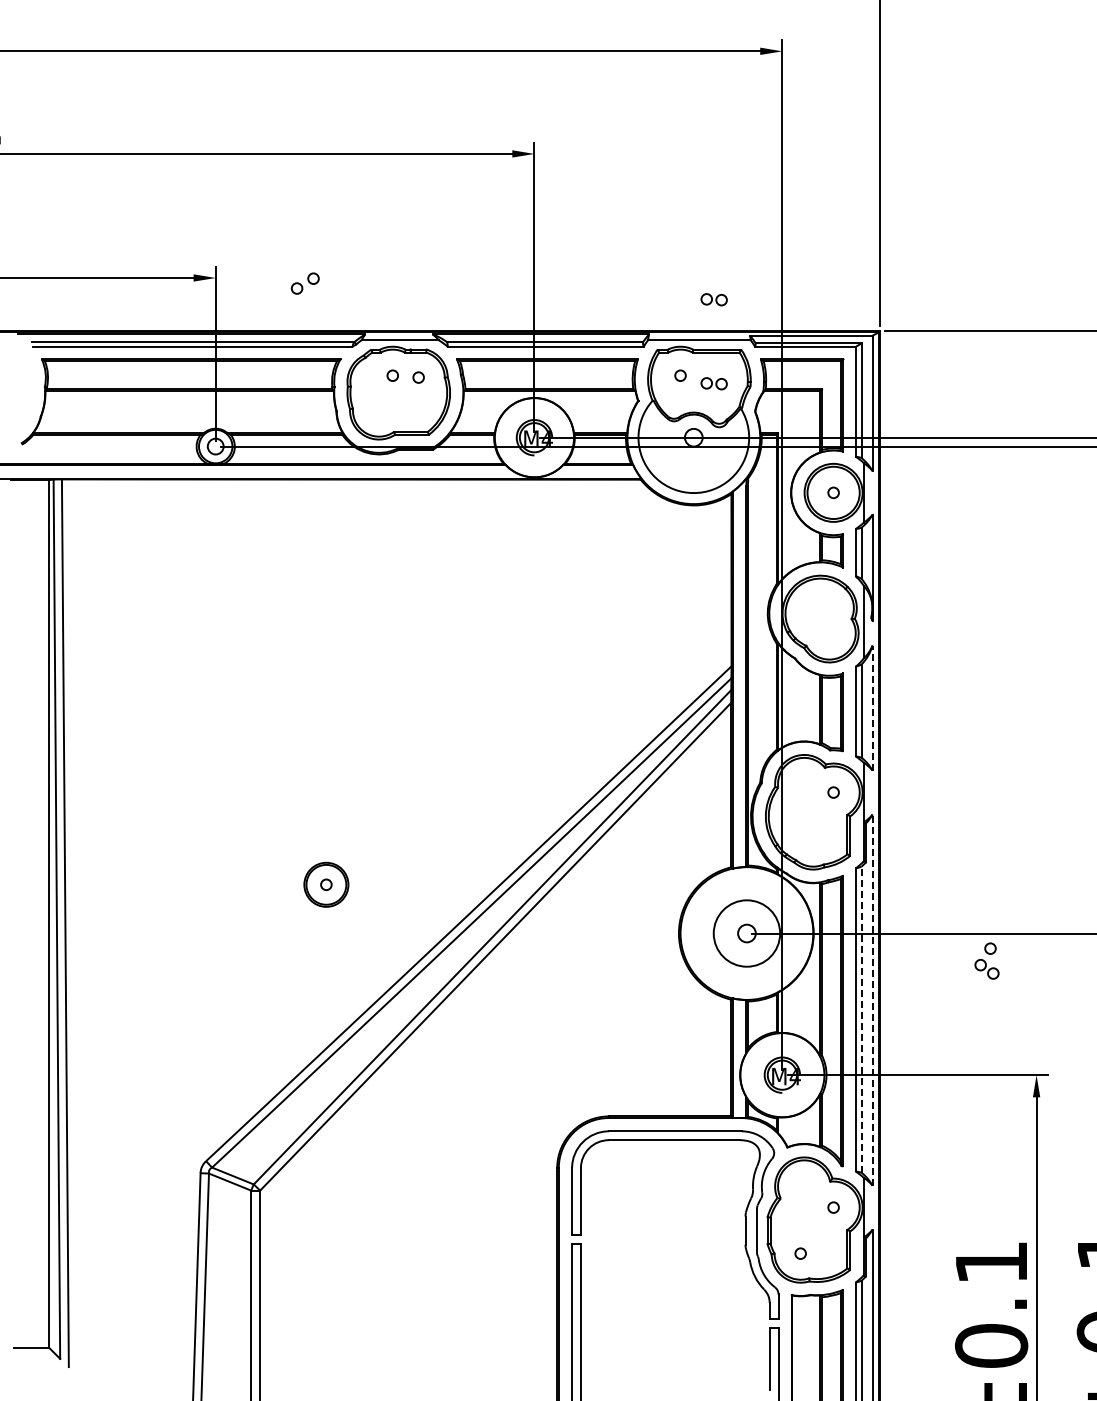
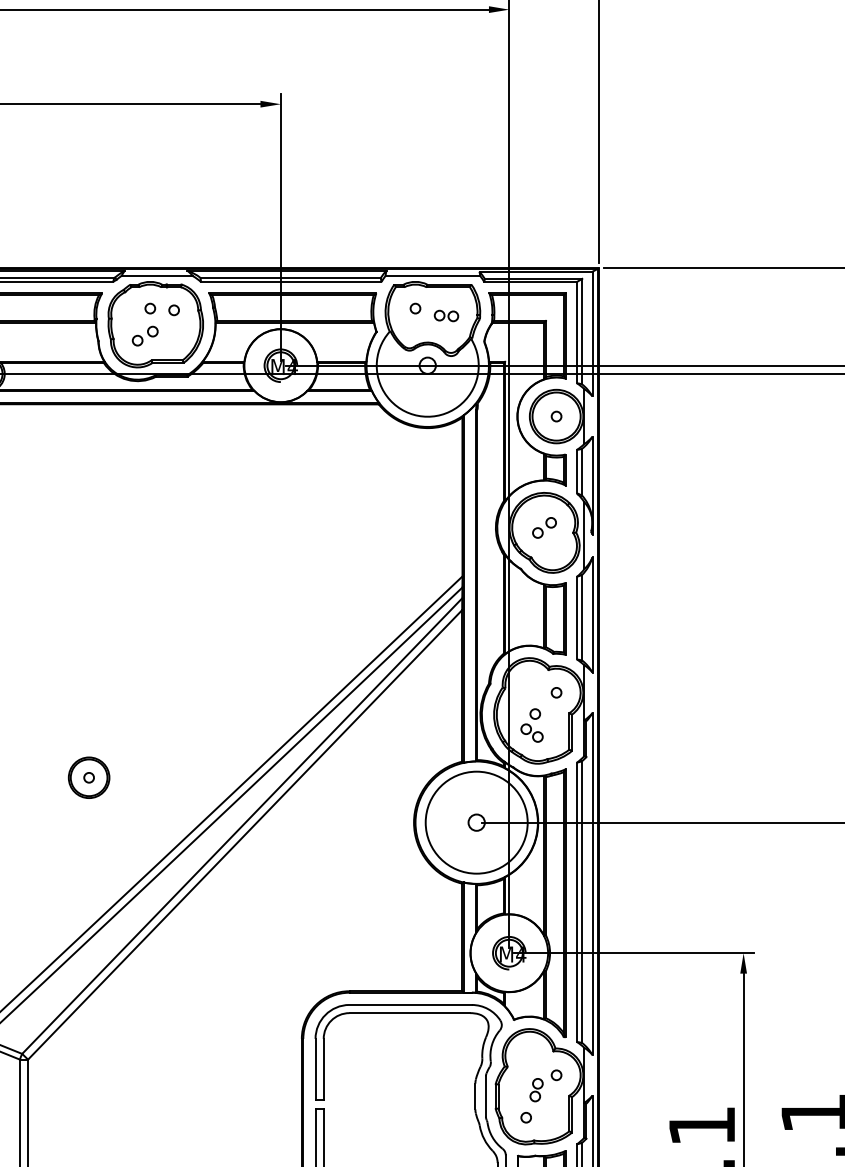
part: (304, 283) -> (144, 336), moved
part: (713, 299) -> (445, 238), removed
part: (820, 613) -> (544, 527), added
line: (872, 708) -> (592, 615), dashed -> solid
circle: (746, 933) -> (476, 822), size x1.67
part: (986, 960) -> (531, 724), moved
line: (872, 1000) -> (592, 884), dashed -> solid
line: (861, 1019) -> (582, 901), dashed -> solid
part: (811, 1223) -> (536, 1089), added

